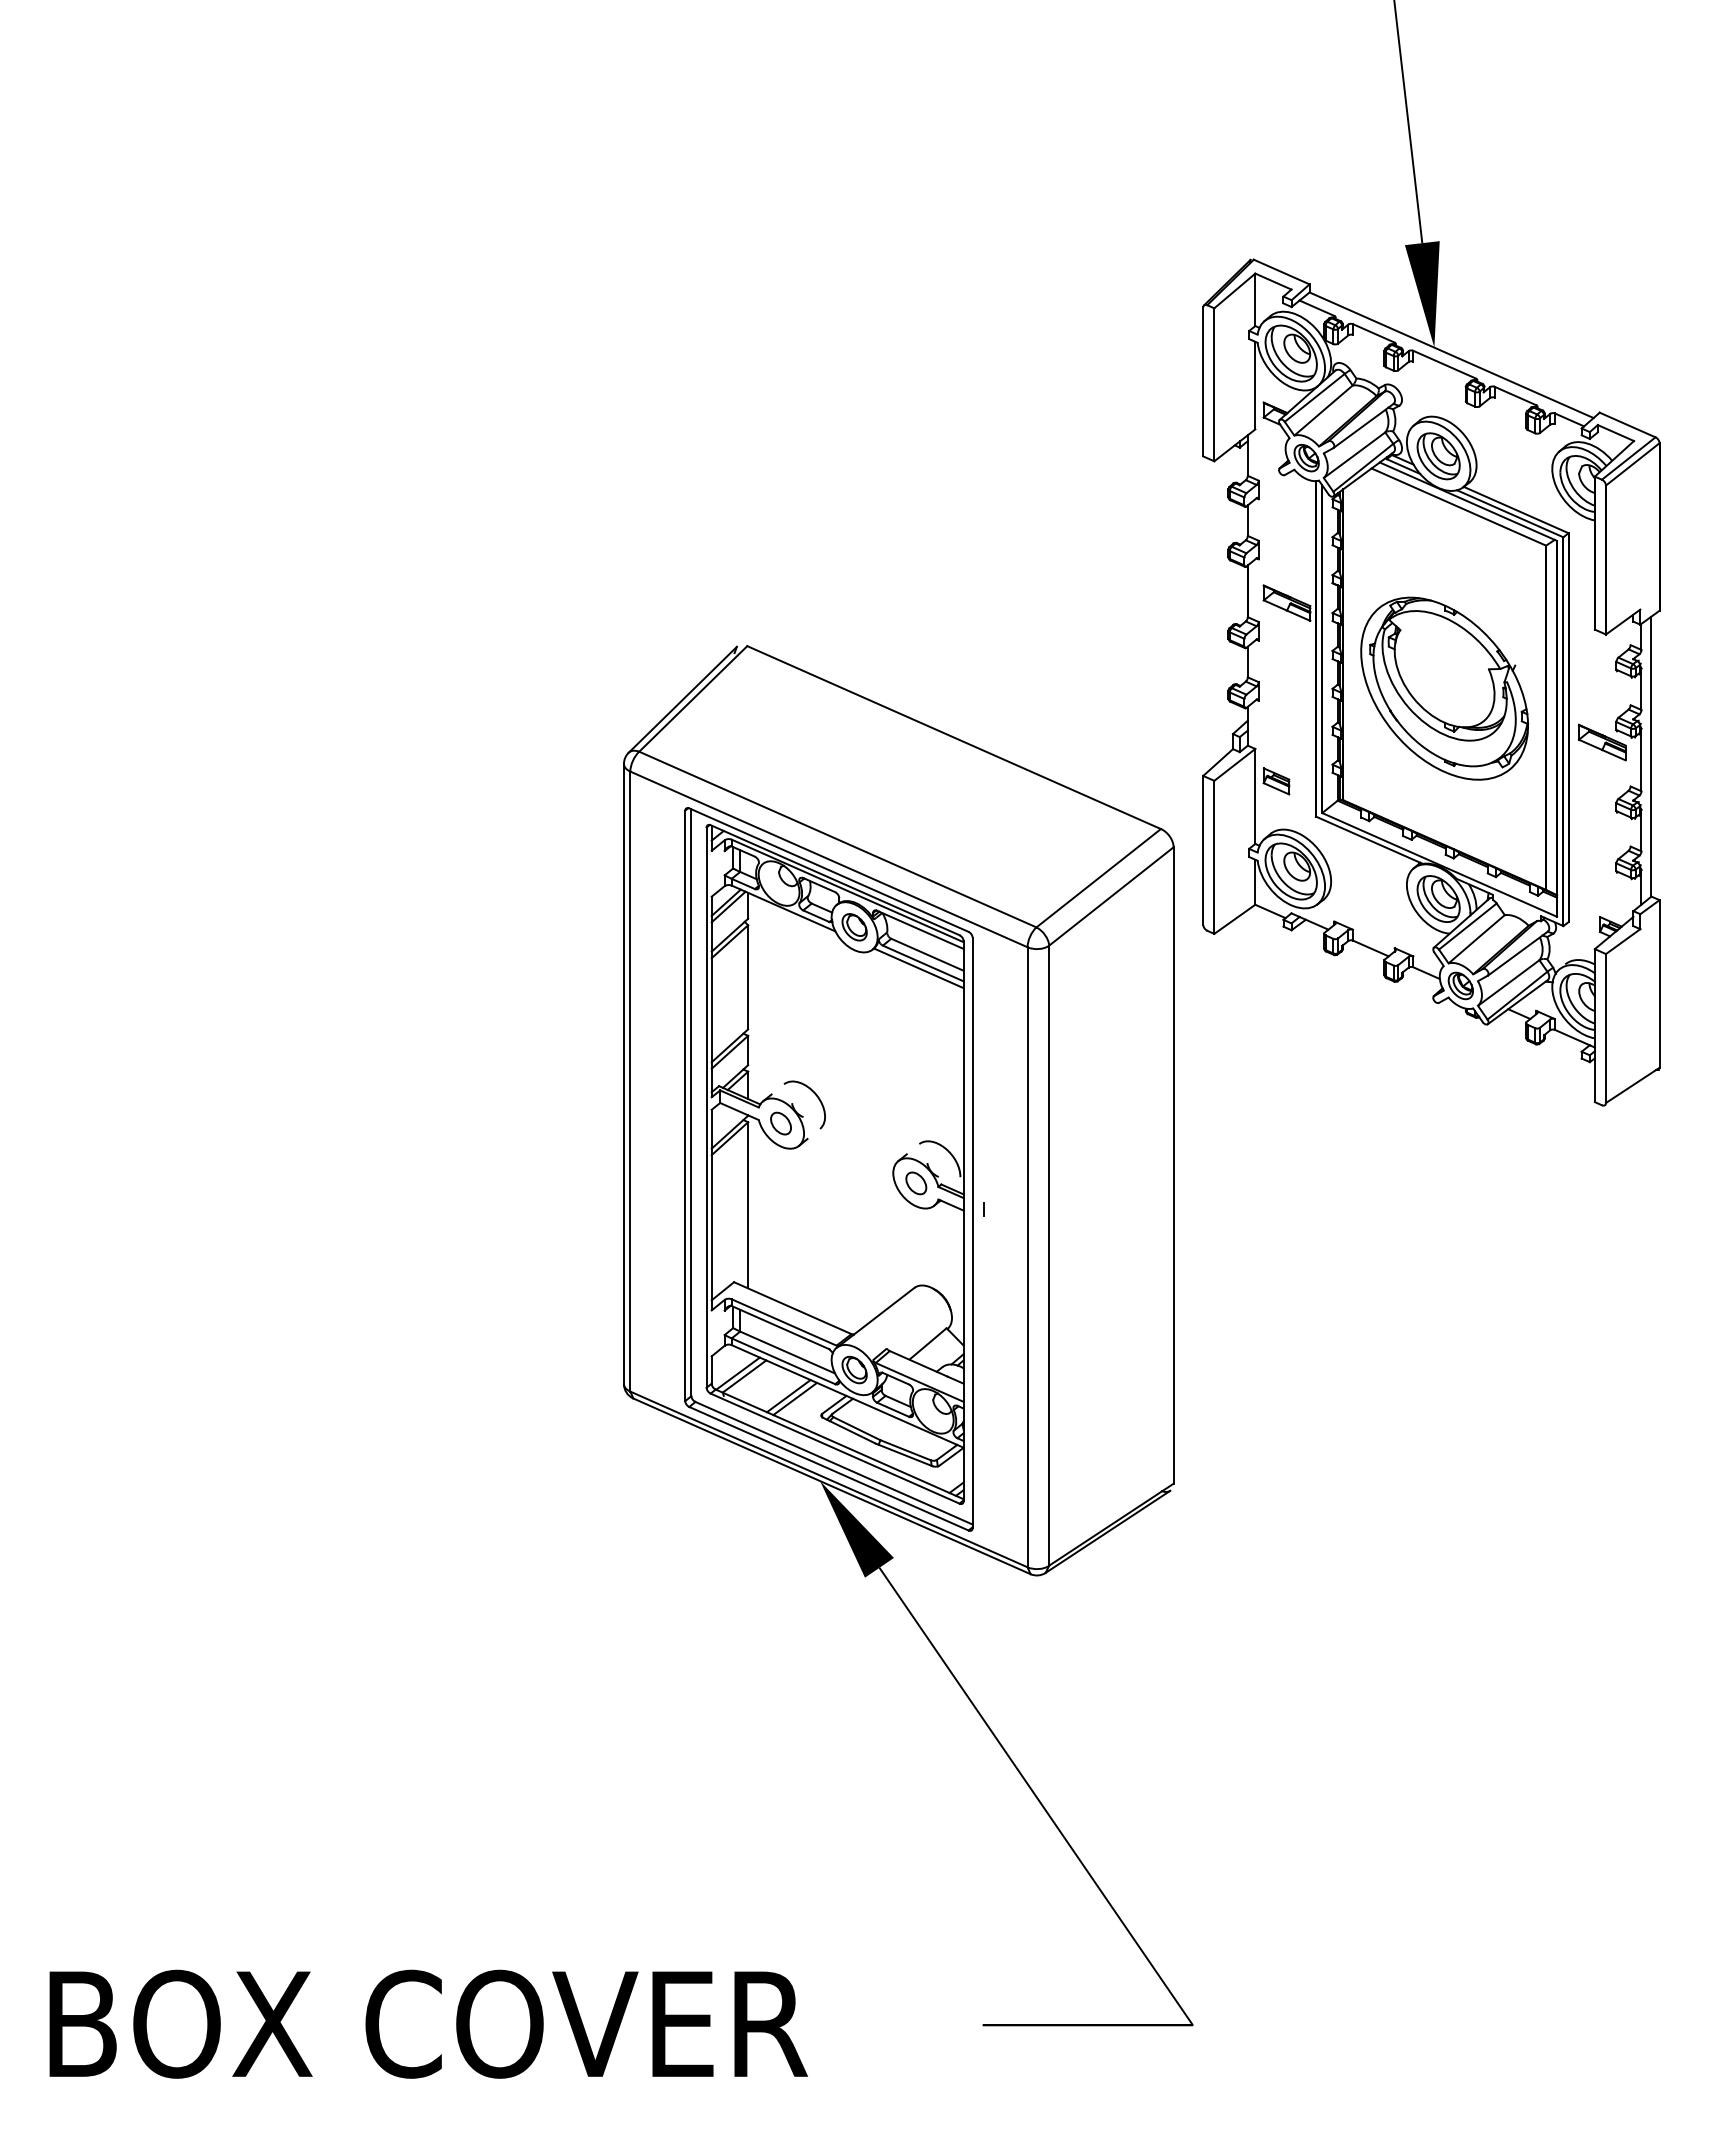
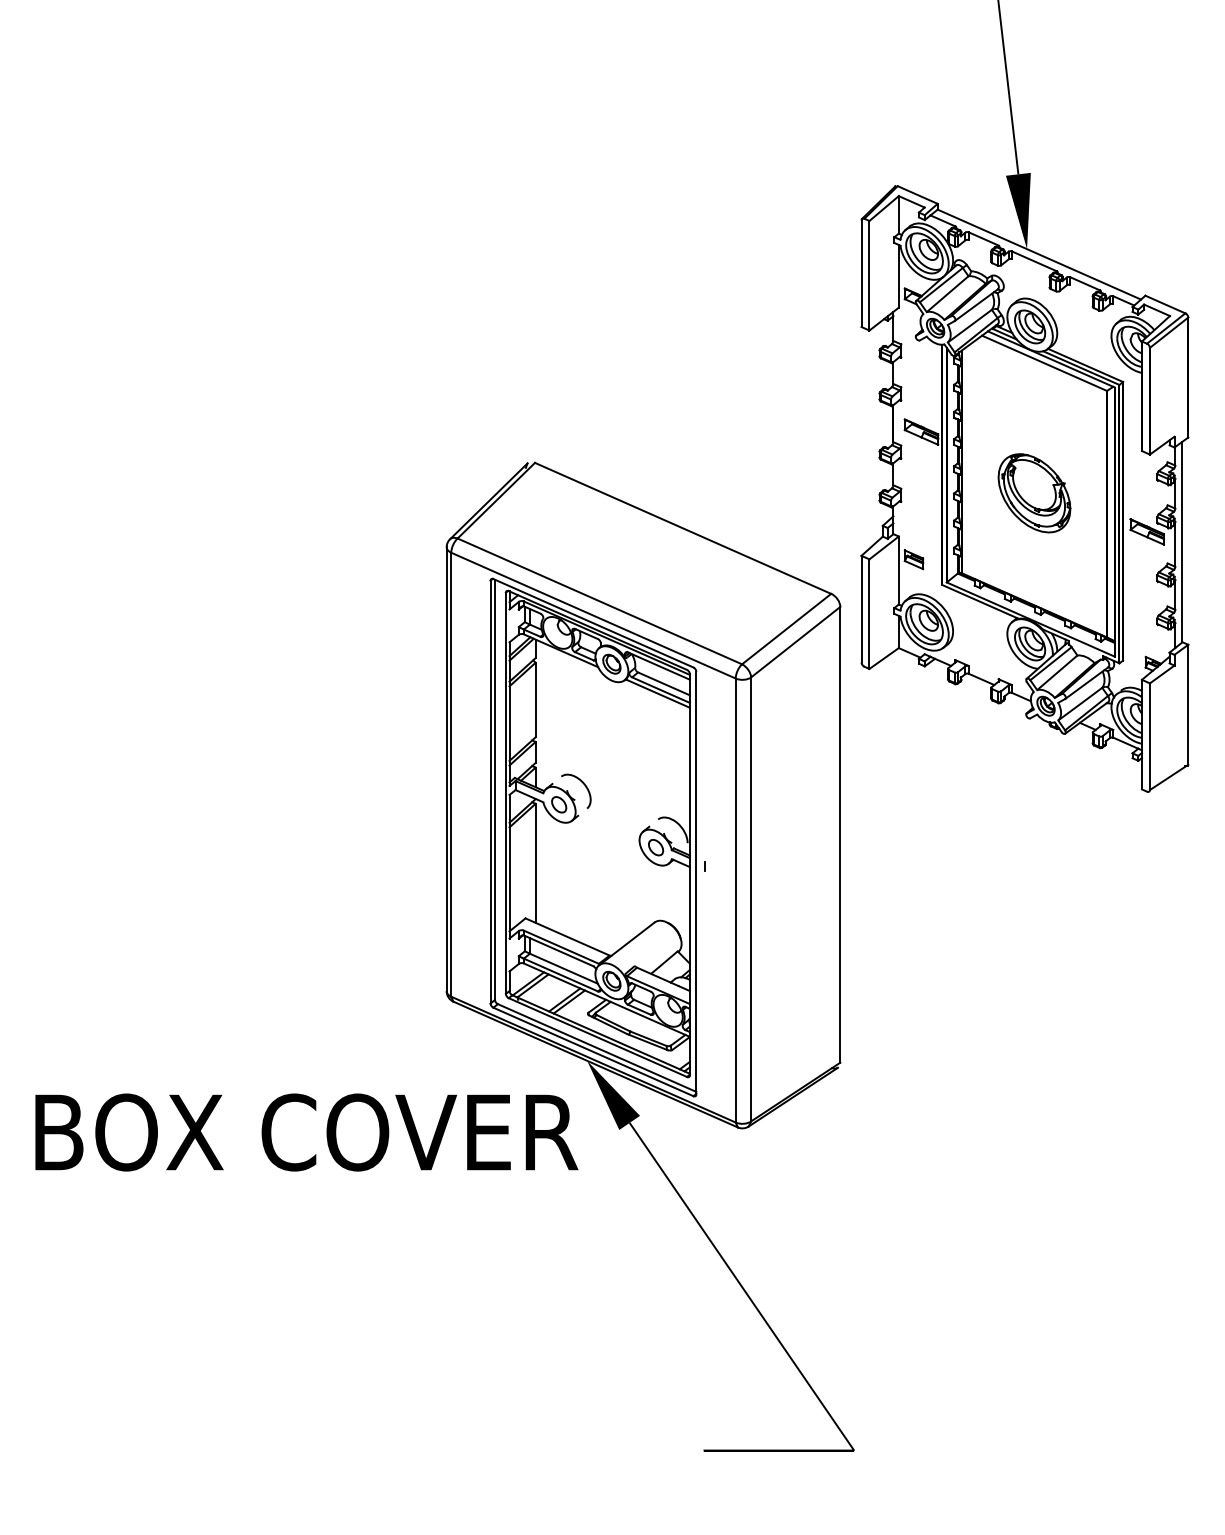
part: (1444, 688) -> (1034, 493), size x0.6
text: (428, 2023) -> (306, 1131), moved

